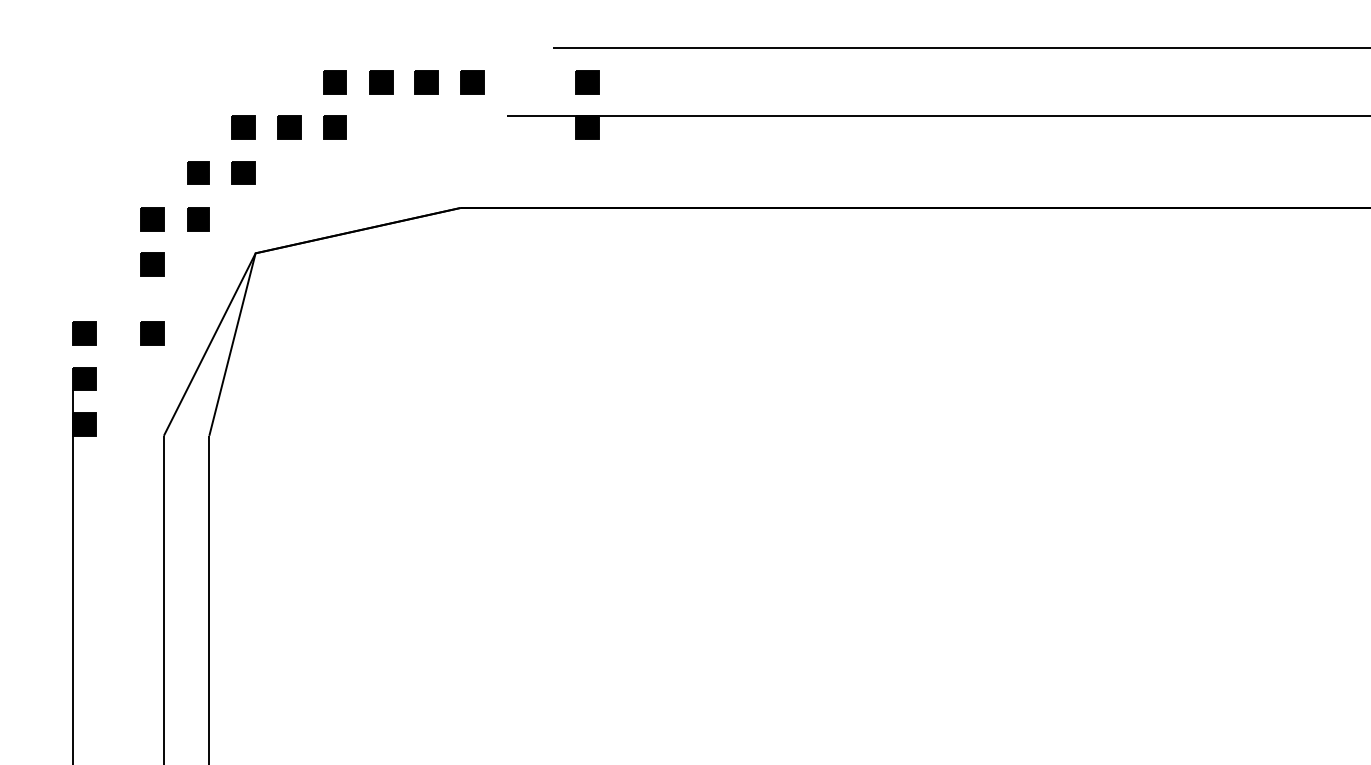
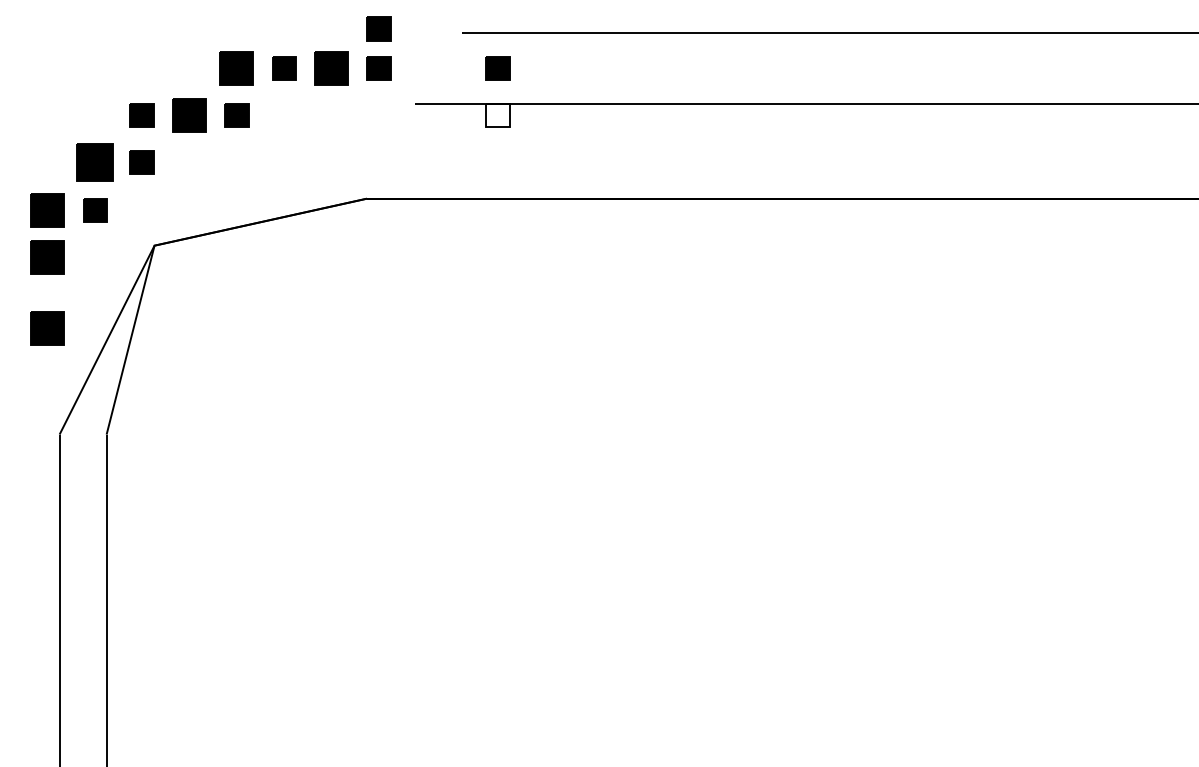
part: (472, 44) -> (379, 29), added
part: (334, 82) -> (236, 68), size x1.4
part: (426, 82) -> (331, 68), size x1.4
part: (289, 127) -> (189, 115), size x1.4
fill: (587, 127) -> (498, 115), removed
part: (198, 172) -> (95, 162), size x1.6
part: (152, 219) -> (47, 210), size x1.4
part: (152, 264) -> (47, 257), size x1.4
part: (152, 333) -> (47, 328), size x1.4

